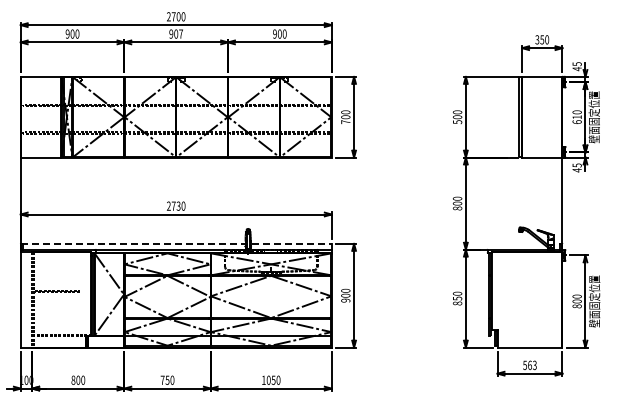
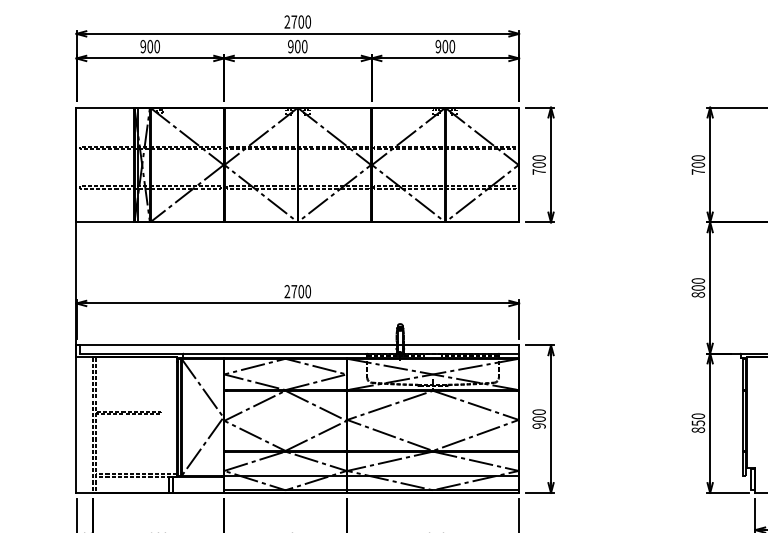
text: (181, 33) -> (305, 45), 907 -> 900
text: (457, 122) -> (698, 172), 500 -> 700
text: (178, 205) -> (301, 290), 2730 -> 2700
line: (176, 243) -> (298, 344), dashed -> solid

